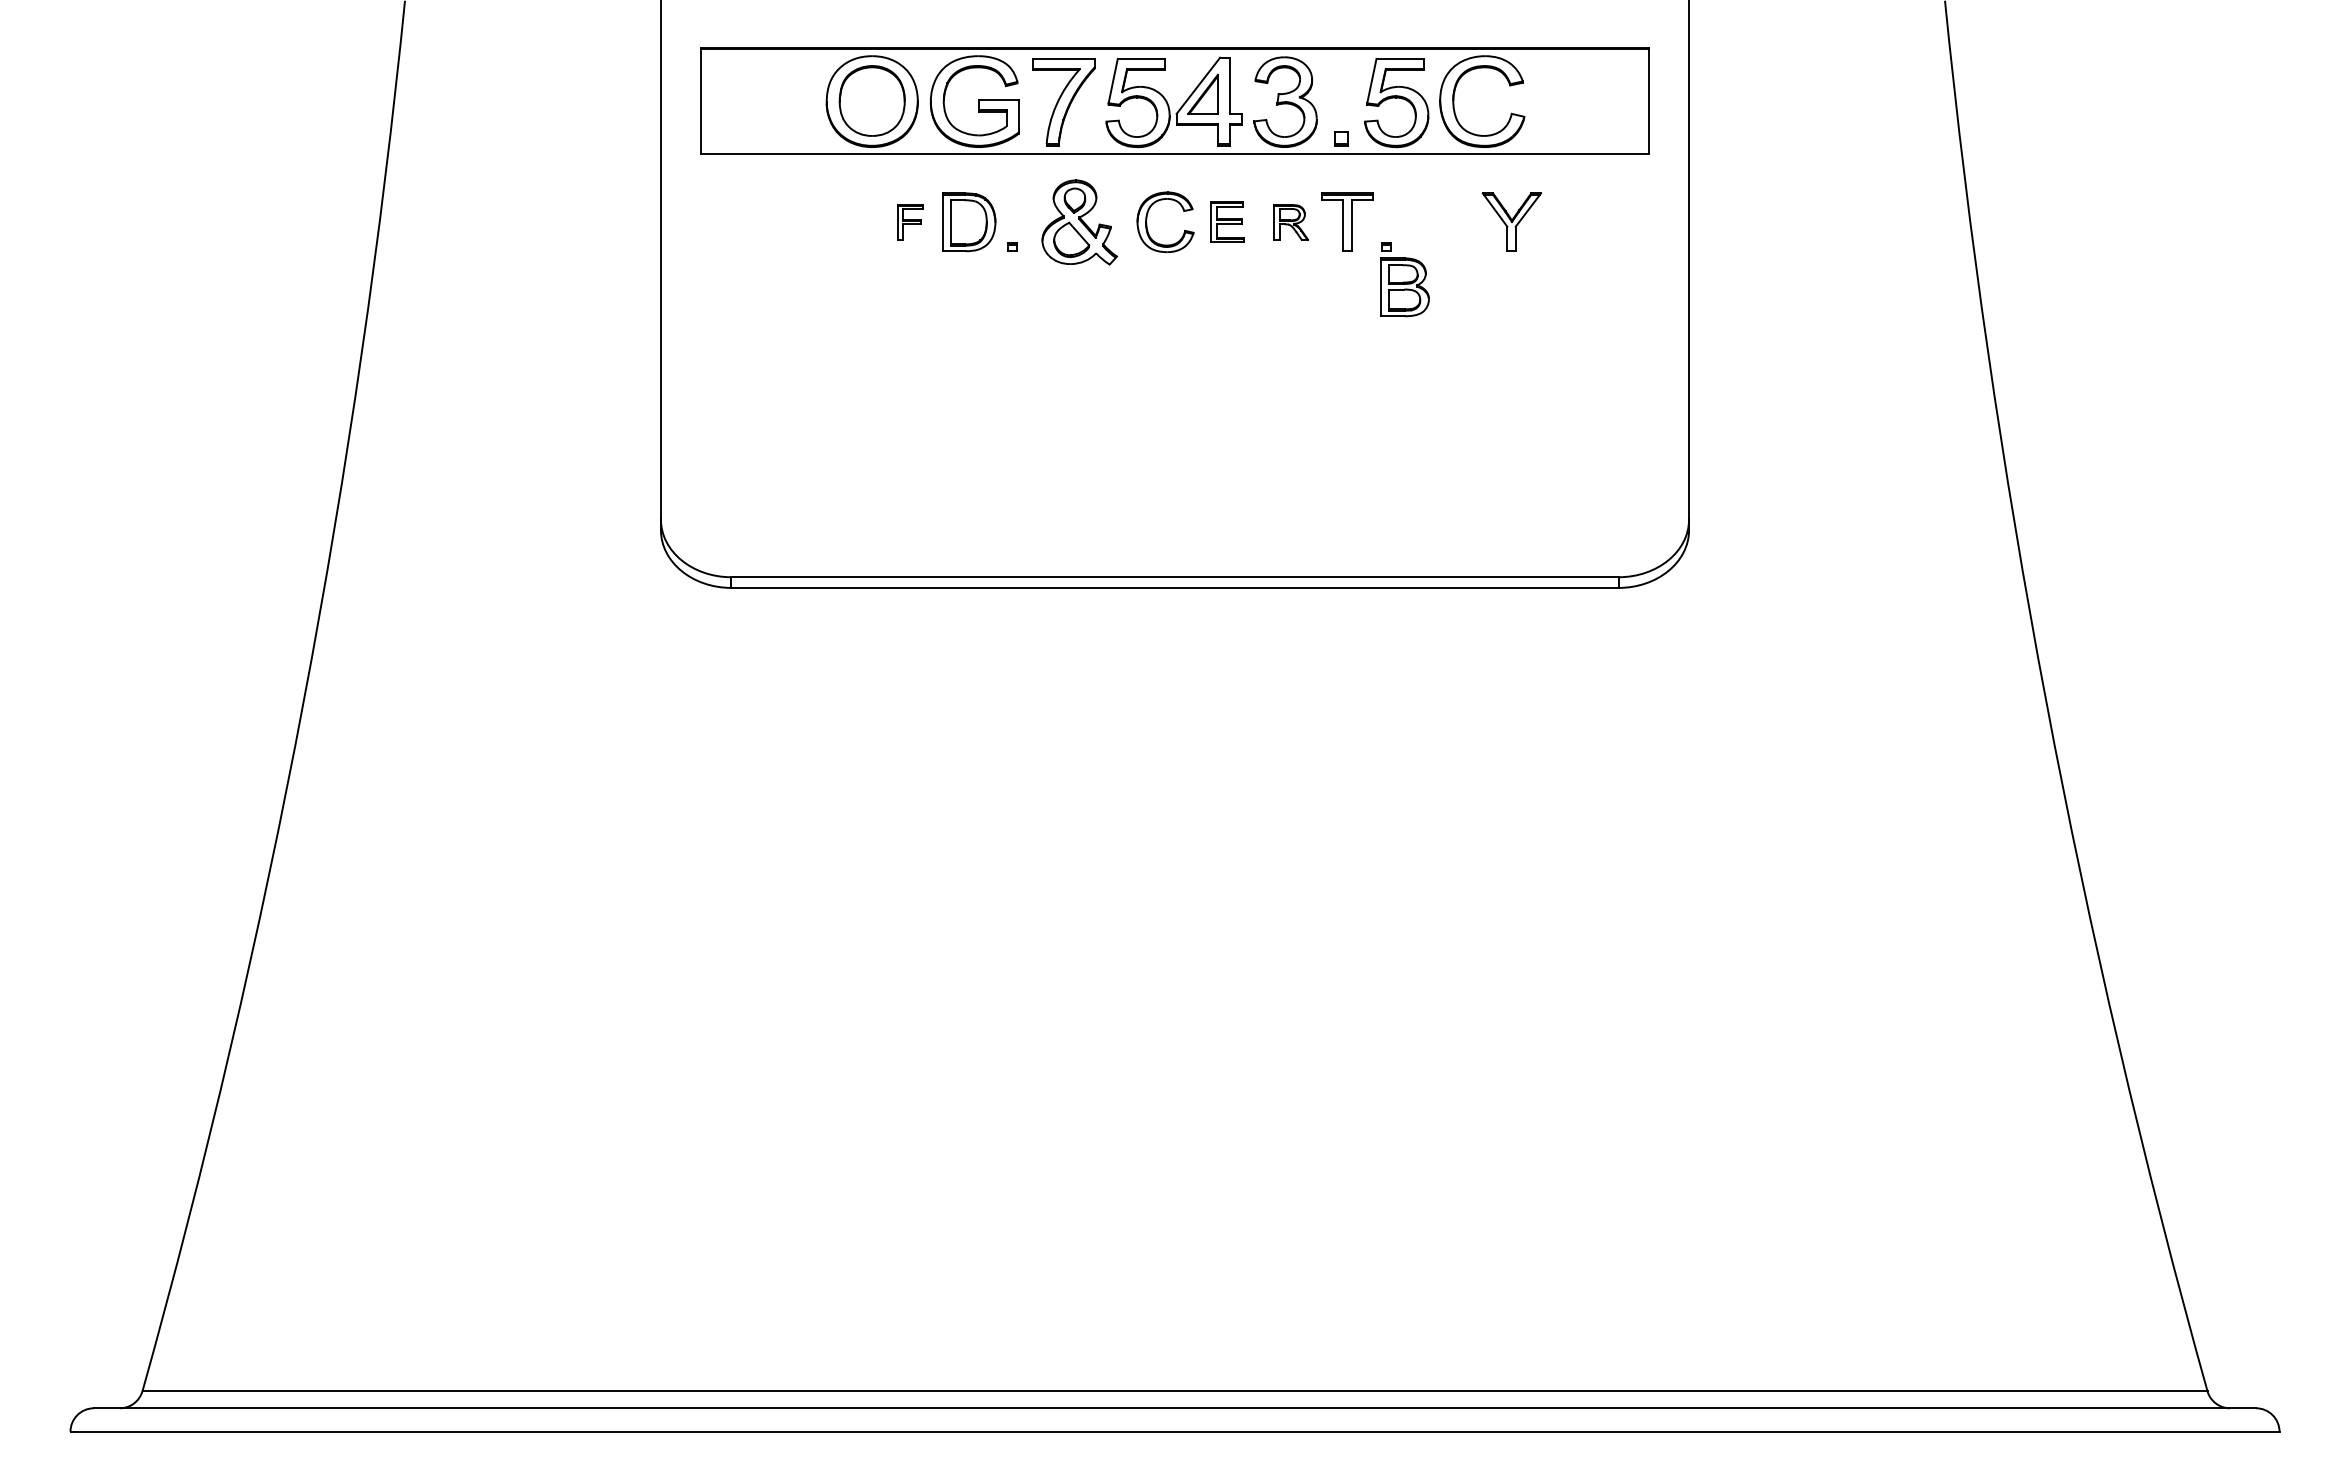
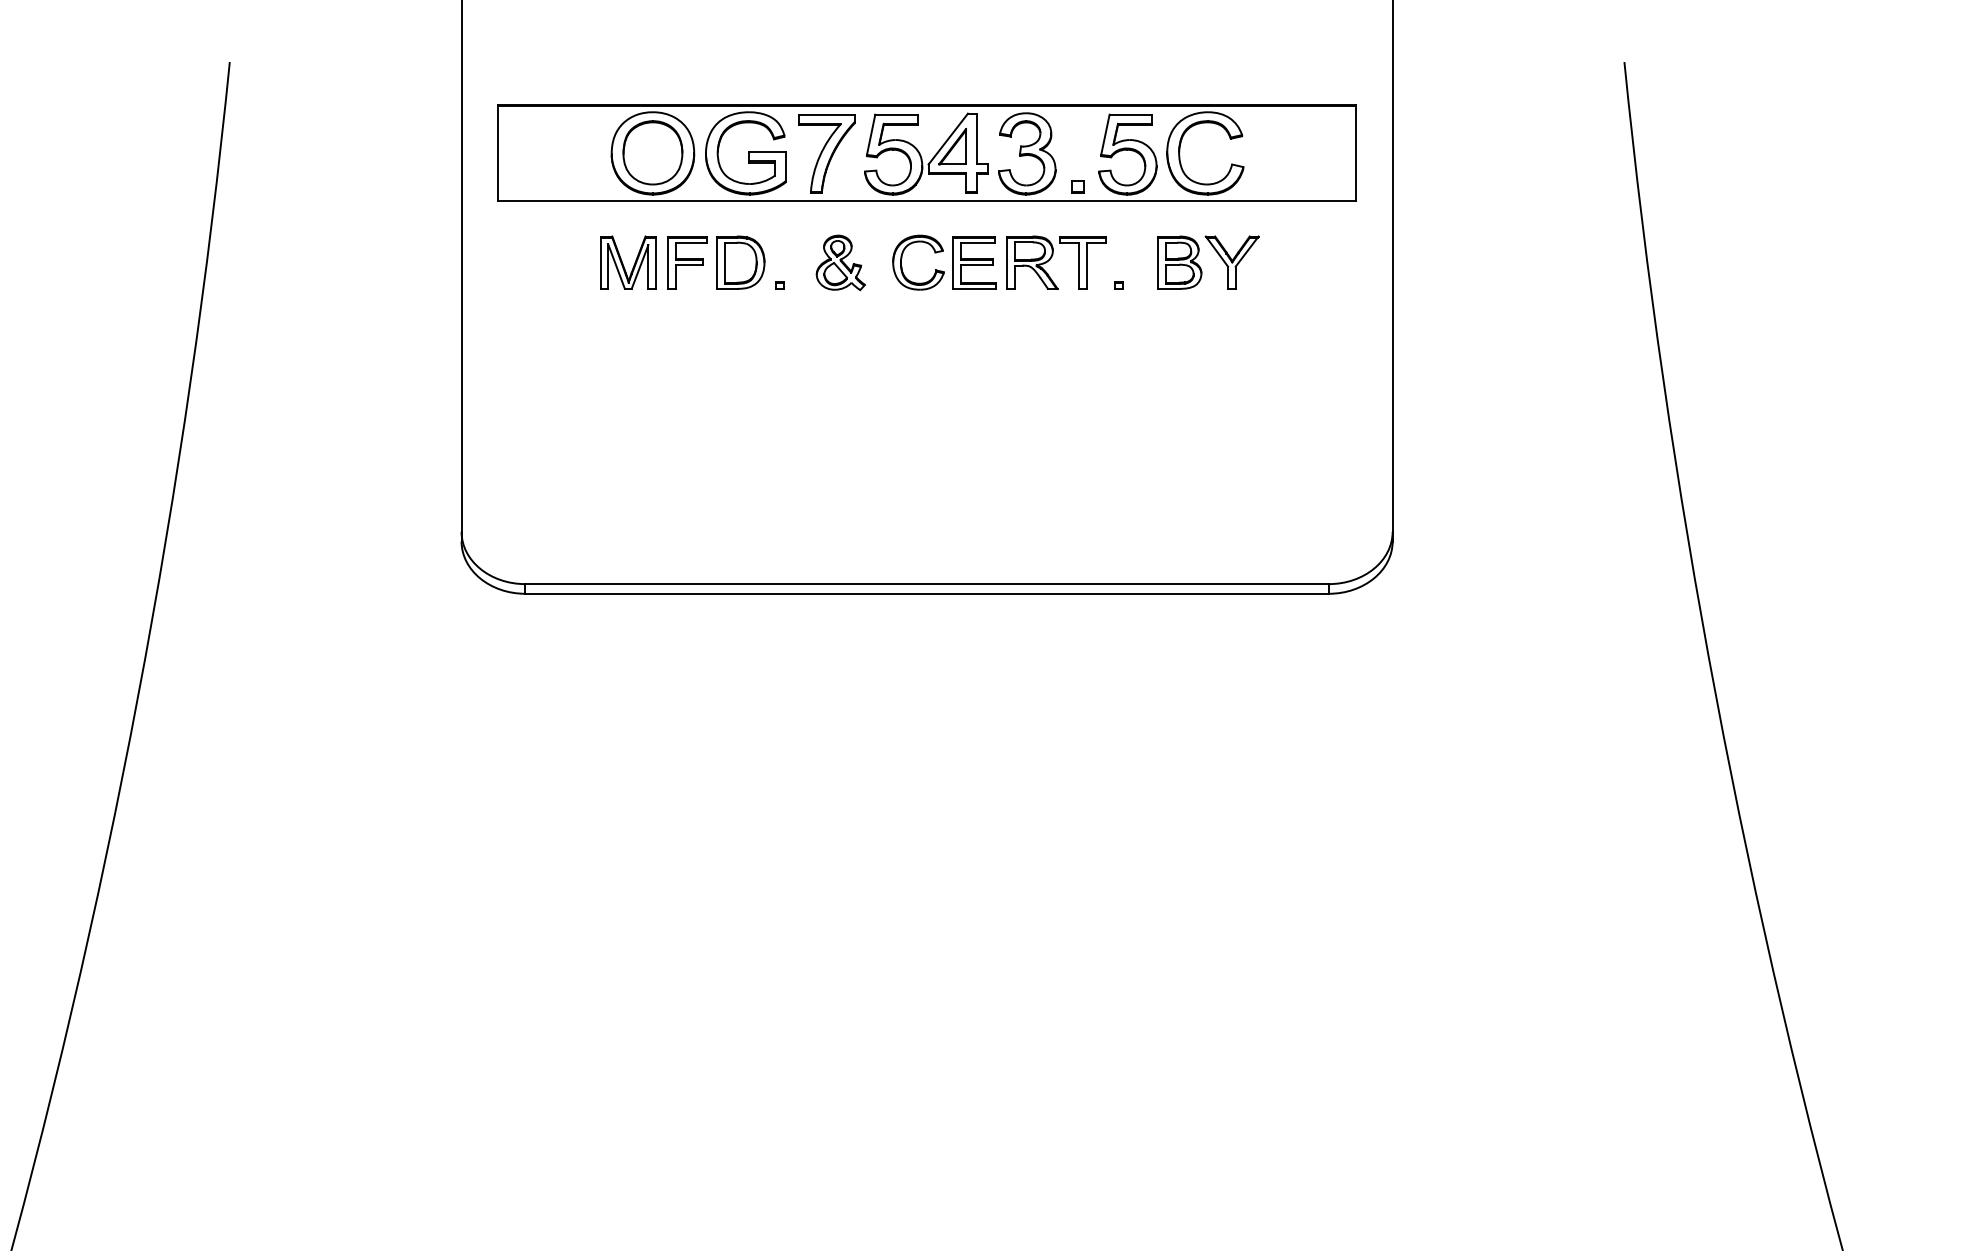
part: (910, 221) -> (687, 261), size x1.67
part: (1227, 221) -> (974, 261), size x1.43
part: (844, 222) -> (627, 262), added
part: (1079, 222) -> (840, 262), size x0.71
part: (1291, 222) -> (1032, 262), size x1.67
part: (1404, 287) -> (1179, 262), moved

